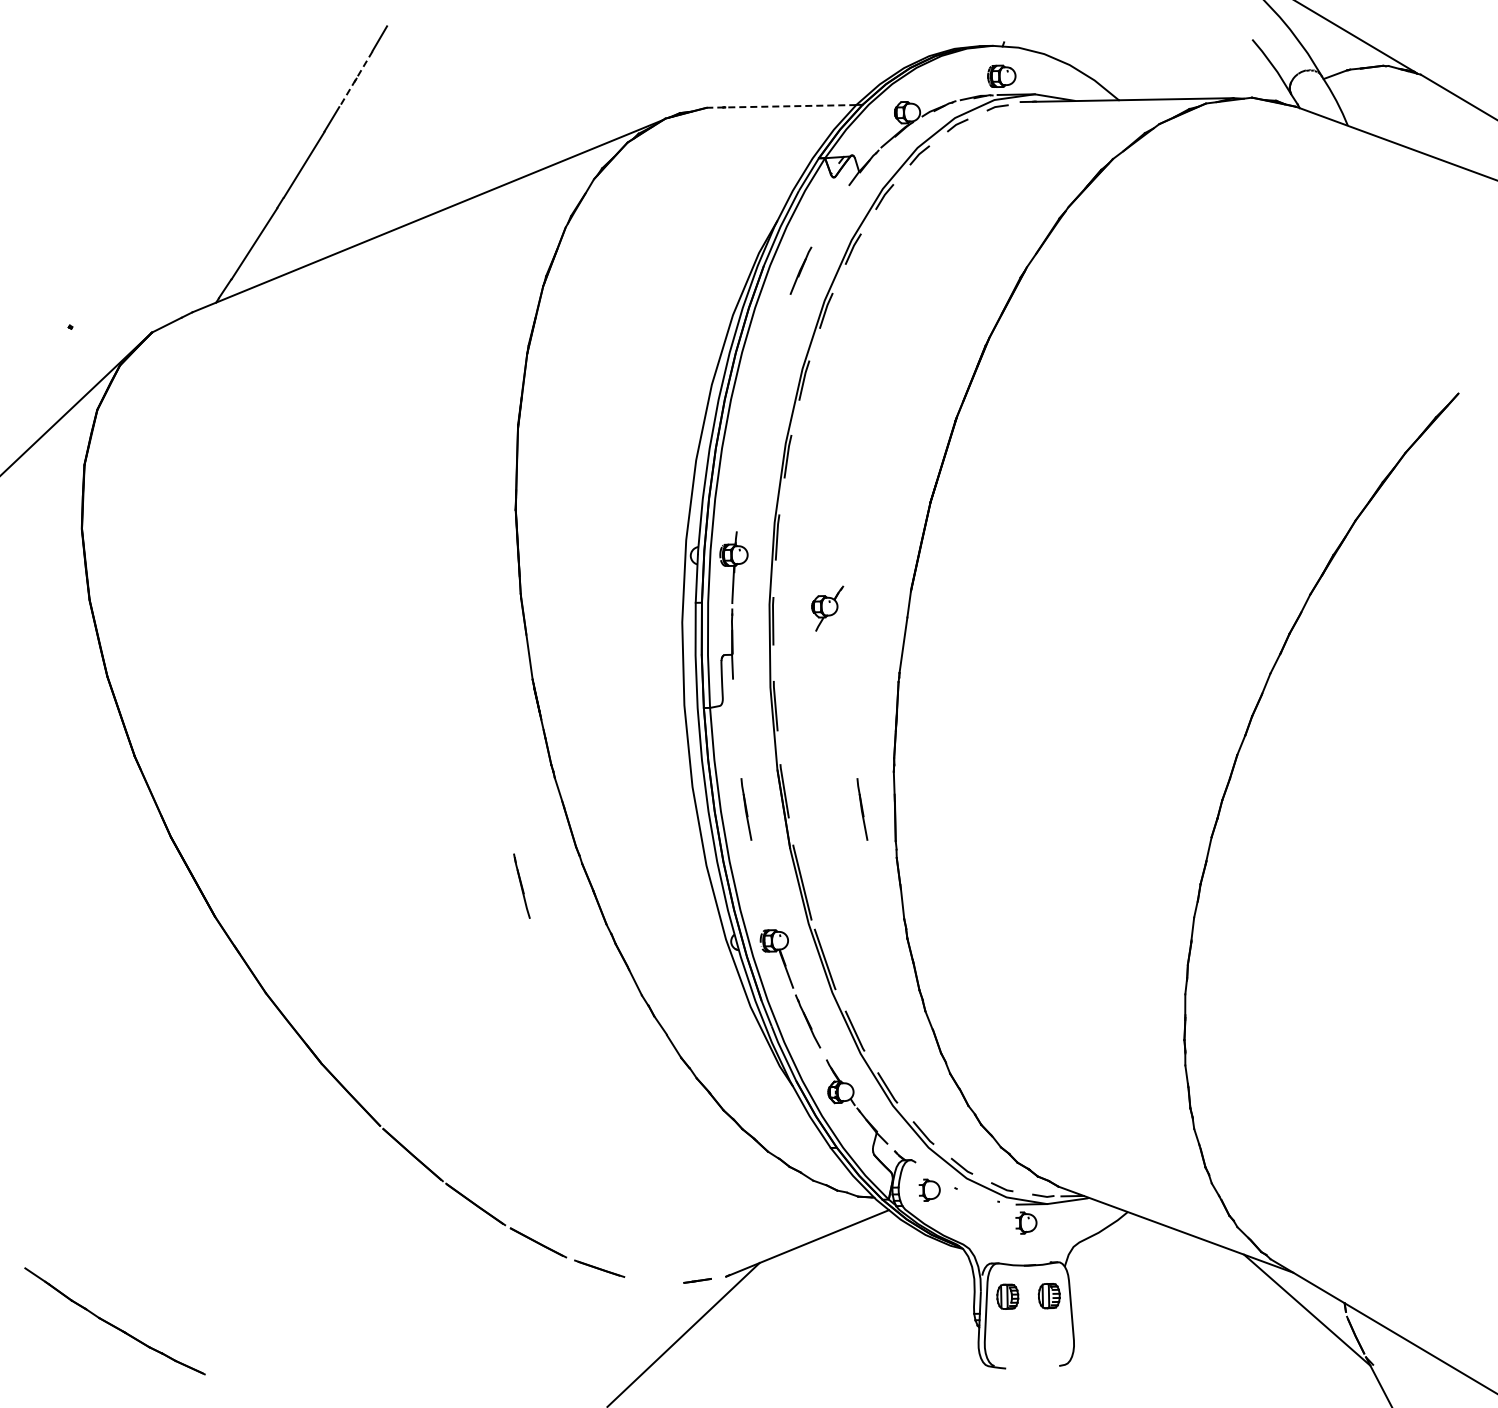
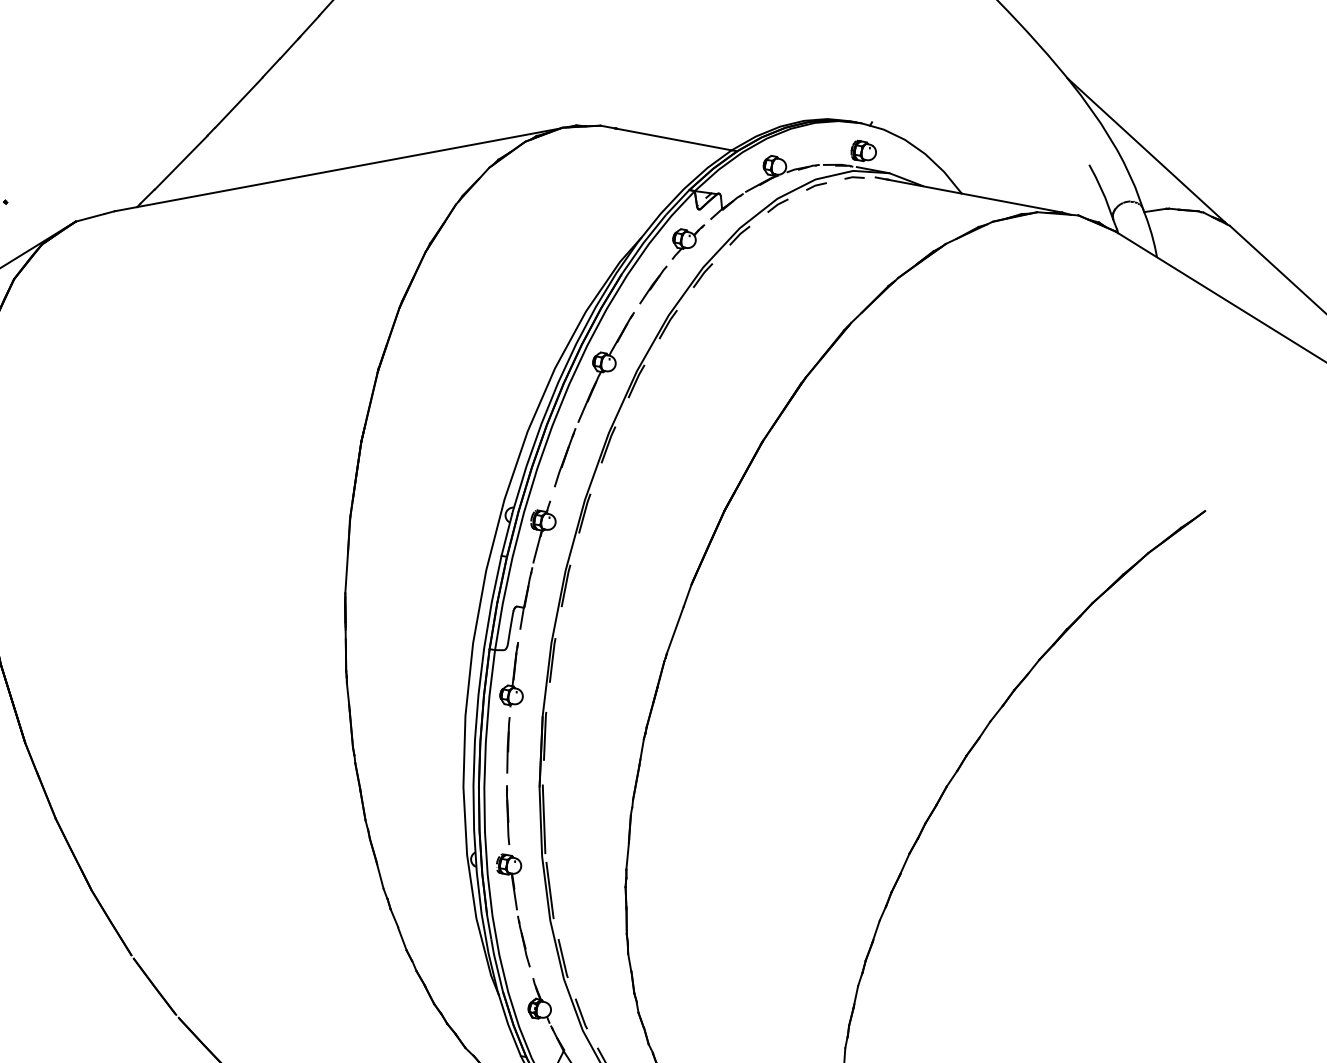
line: (355, 79) -> (299, 37), dashed -> solid
line: (781, 106) -> (666, 138), dashed -> solid
part: (761, 409) -> (593, 398), added
part: (827, 608) -> (686, 241), moved
part: (738, 730) -> (515, 674), added
line: (862, 809) -> (609, 766), removed
line: (521, 885) -> (507, 814), moved

